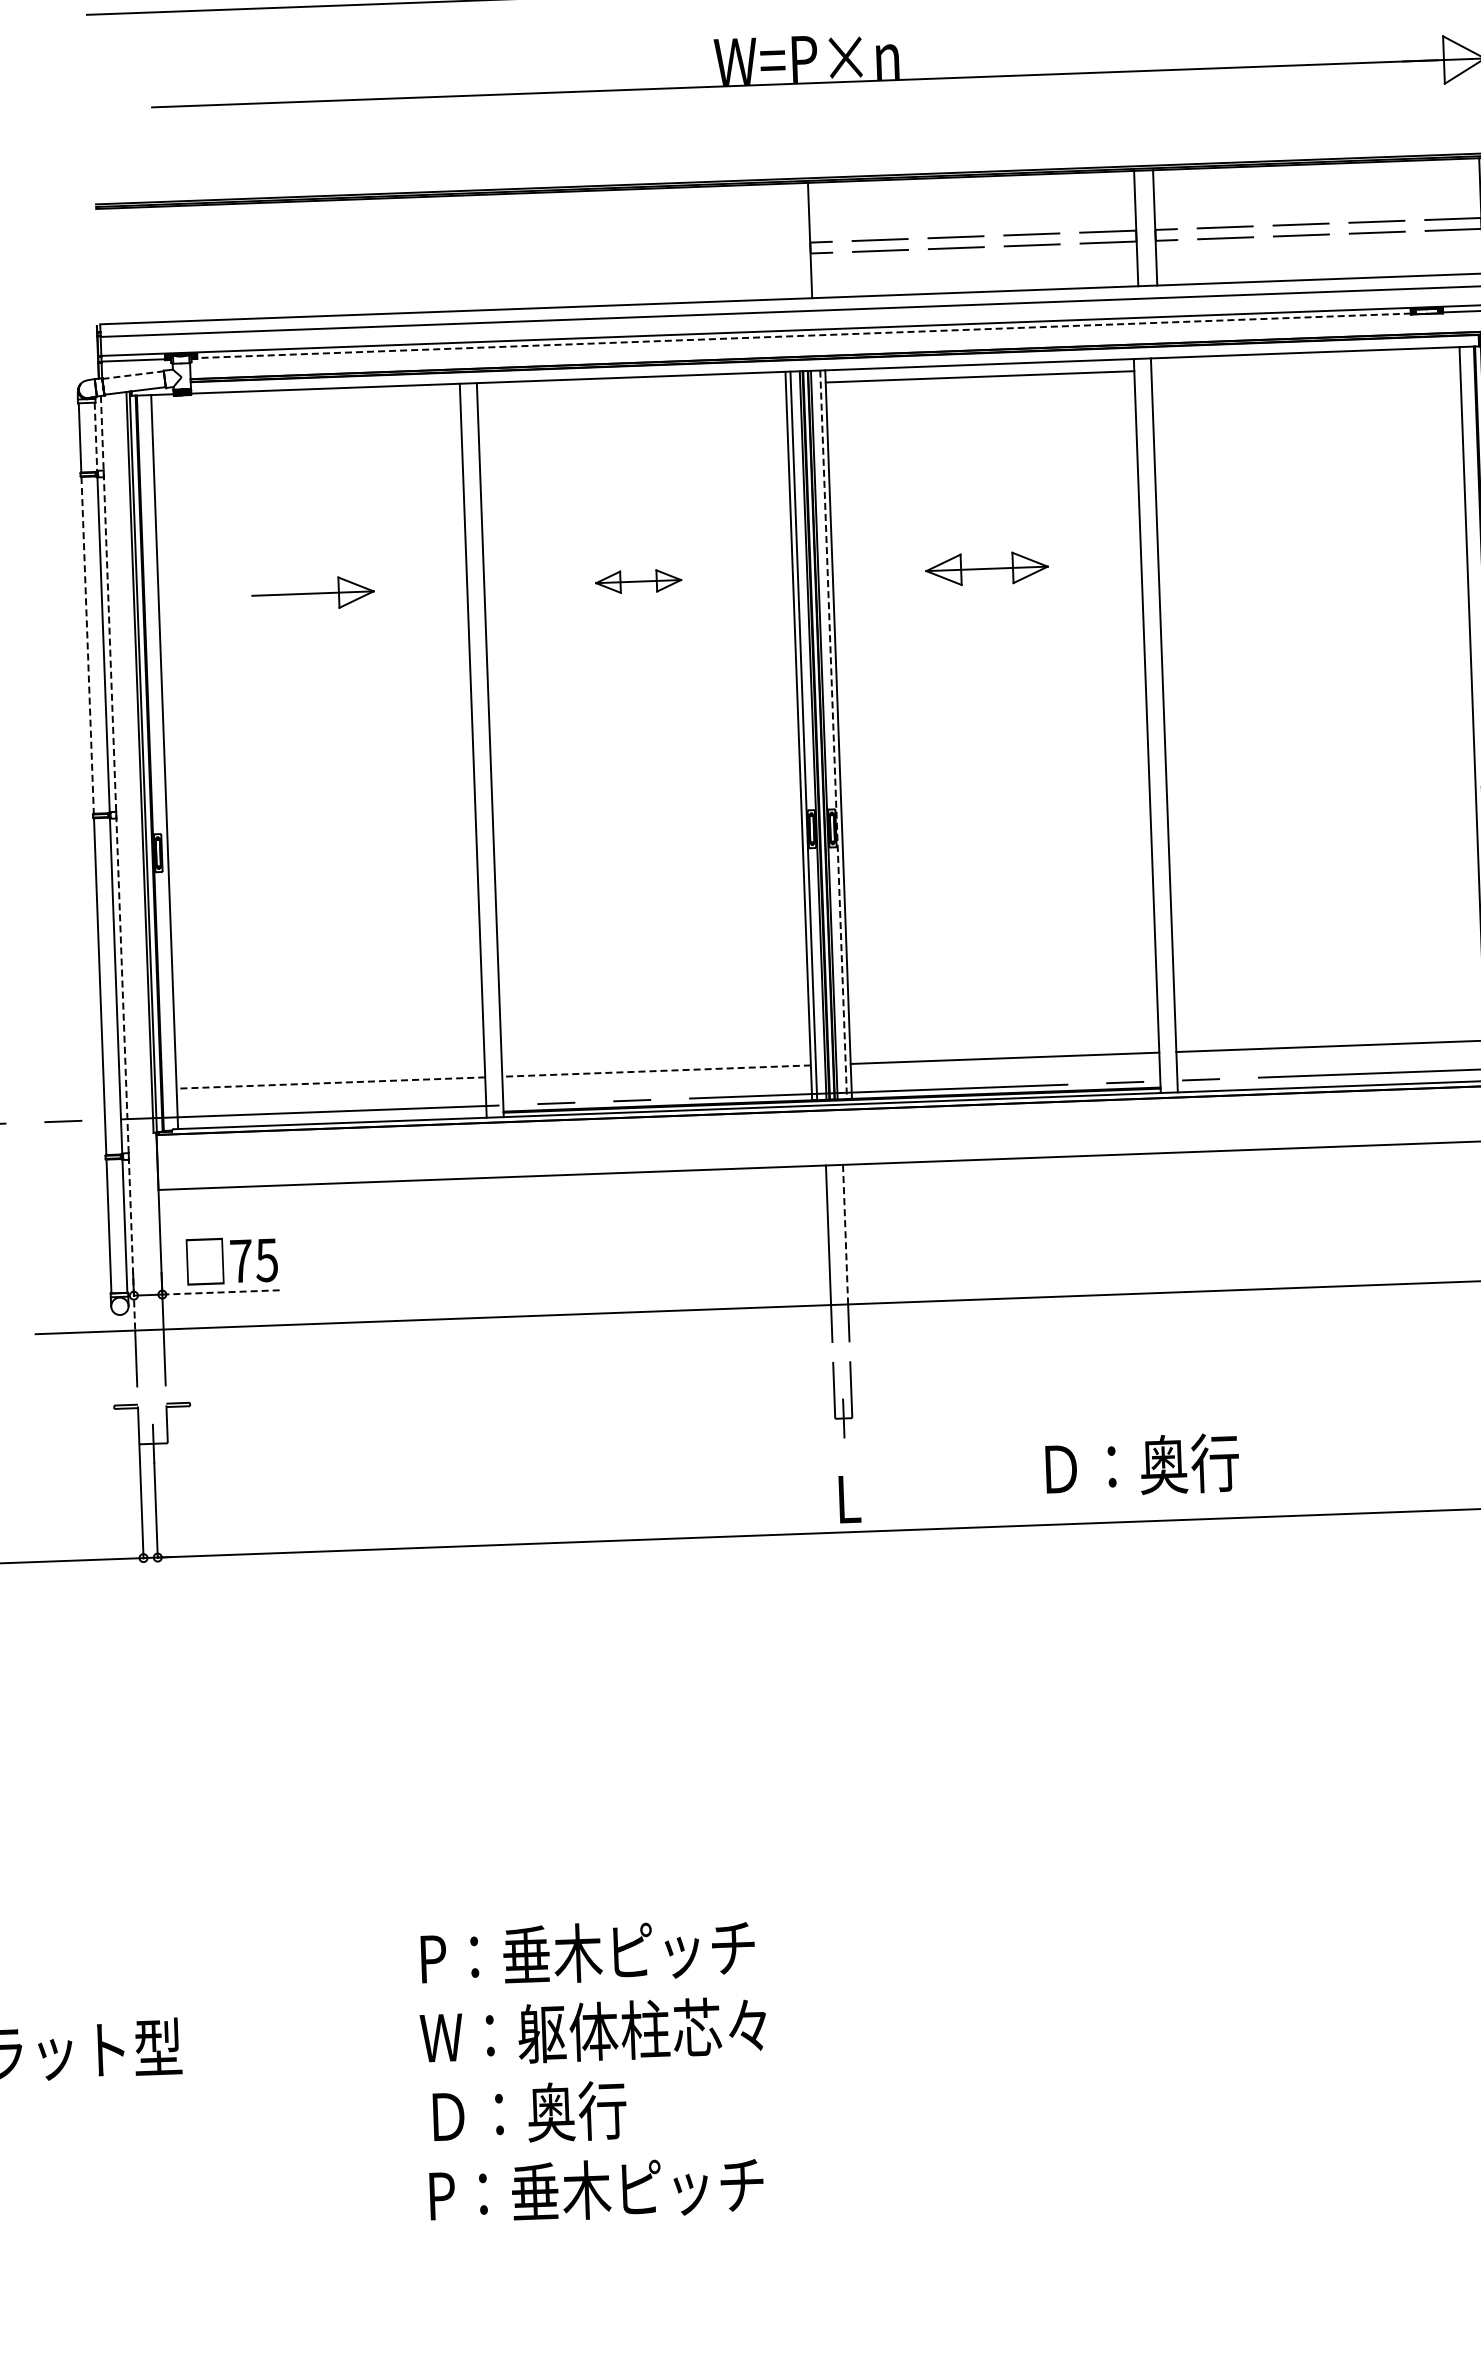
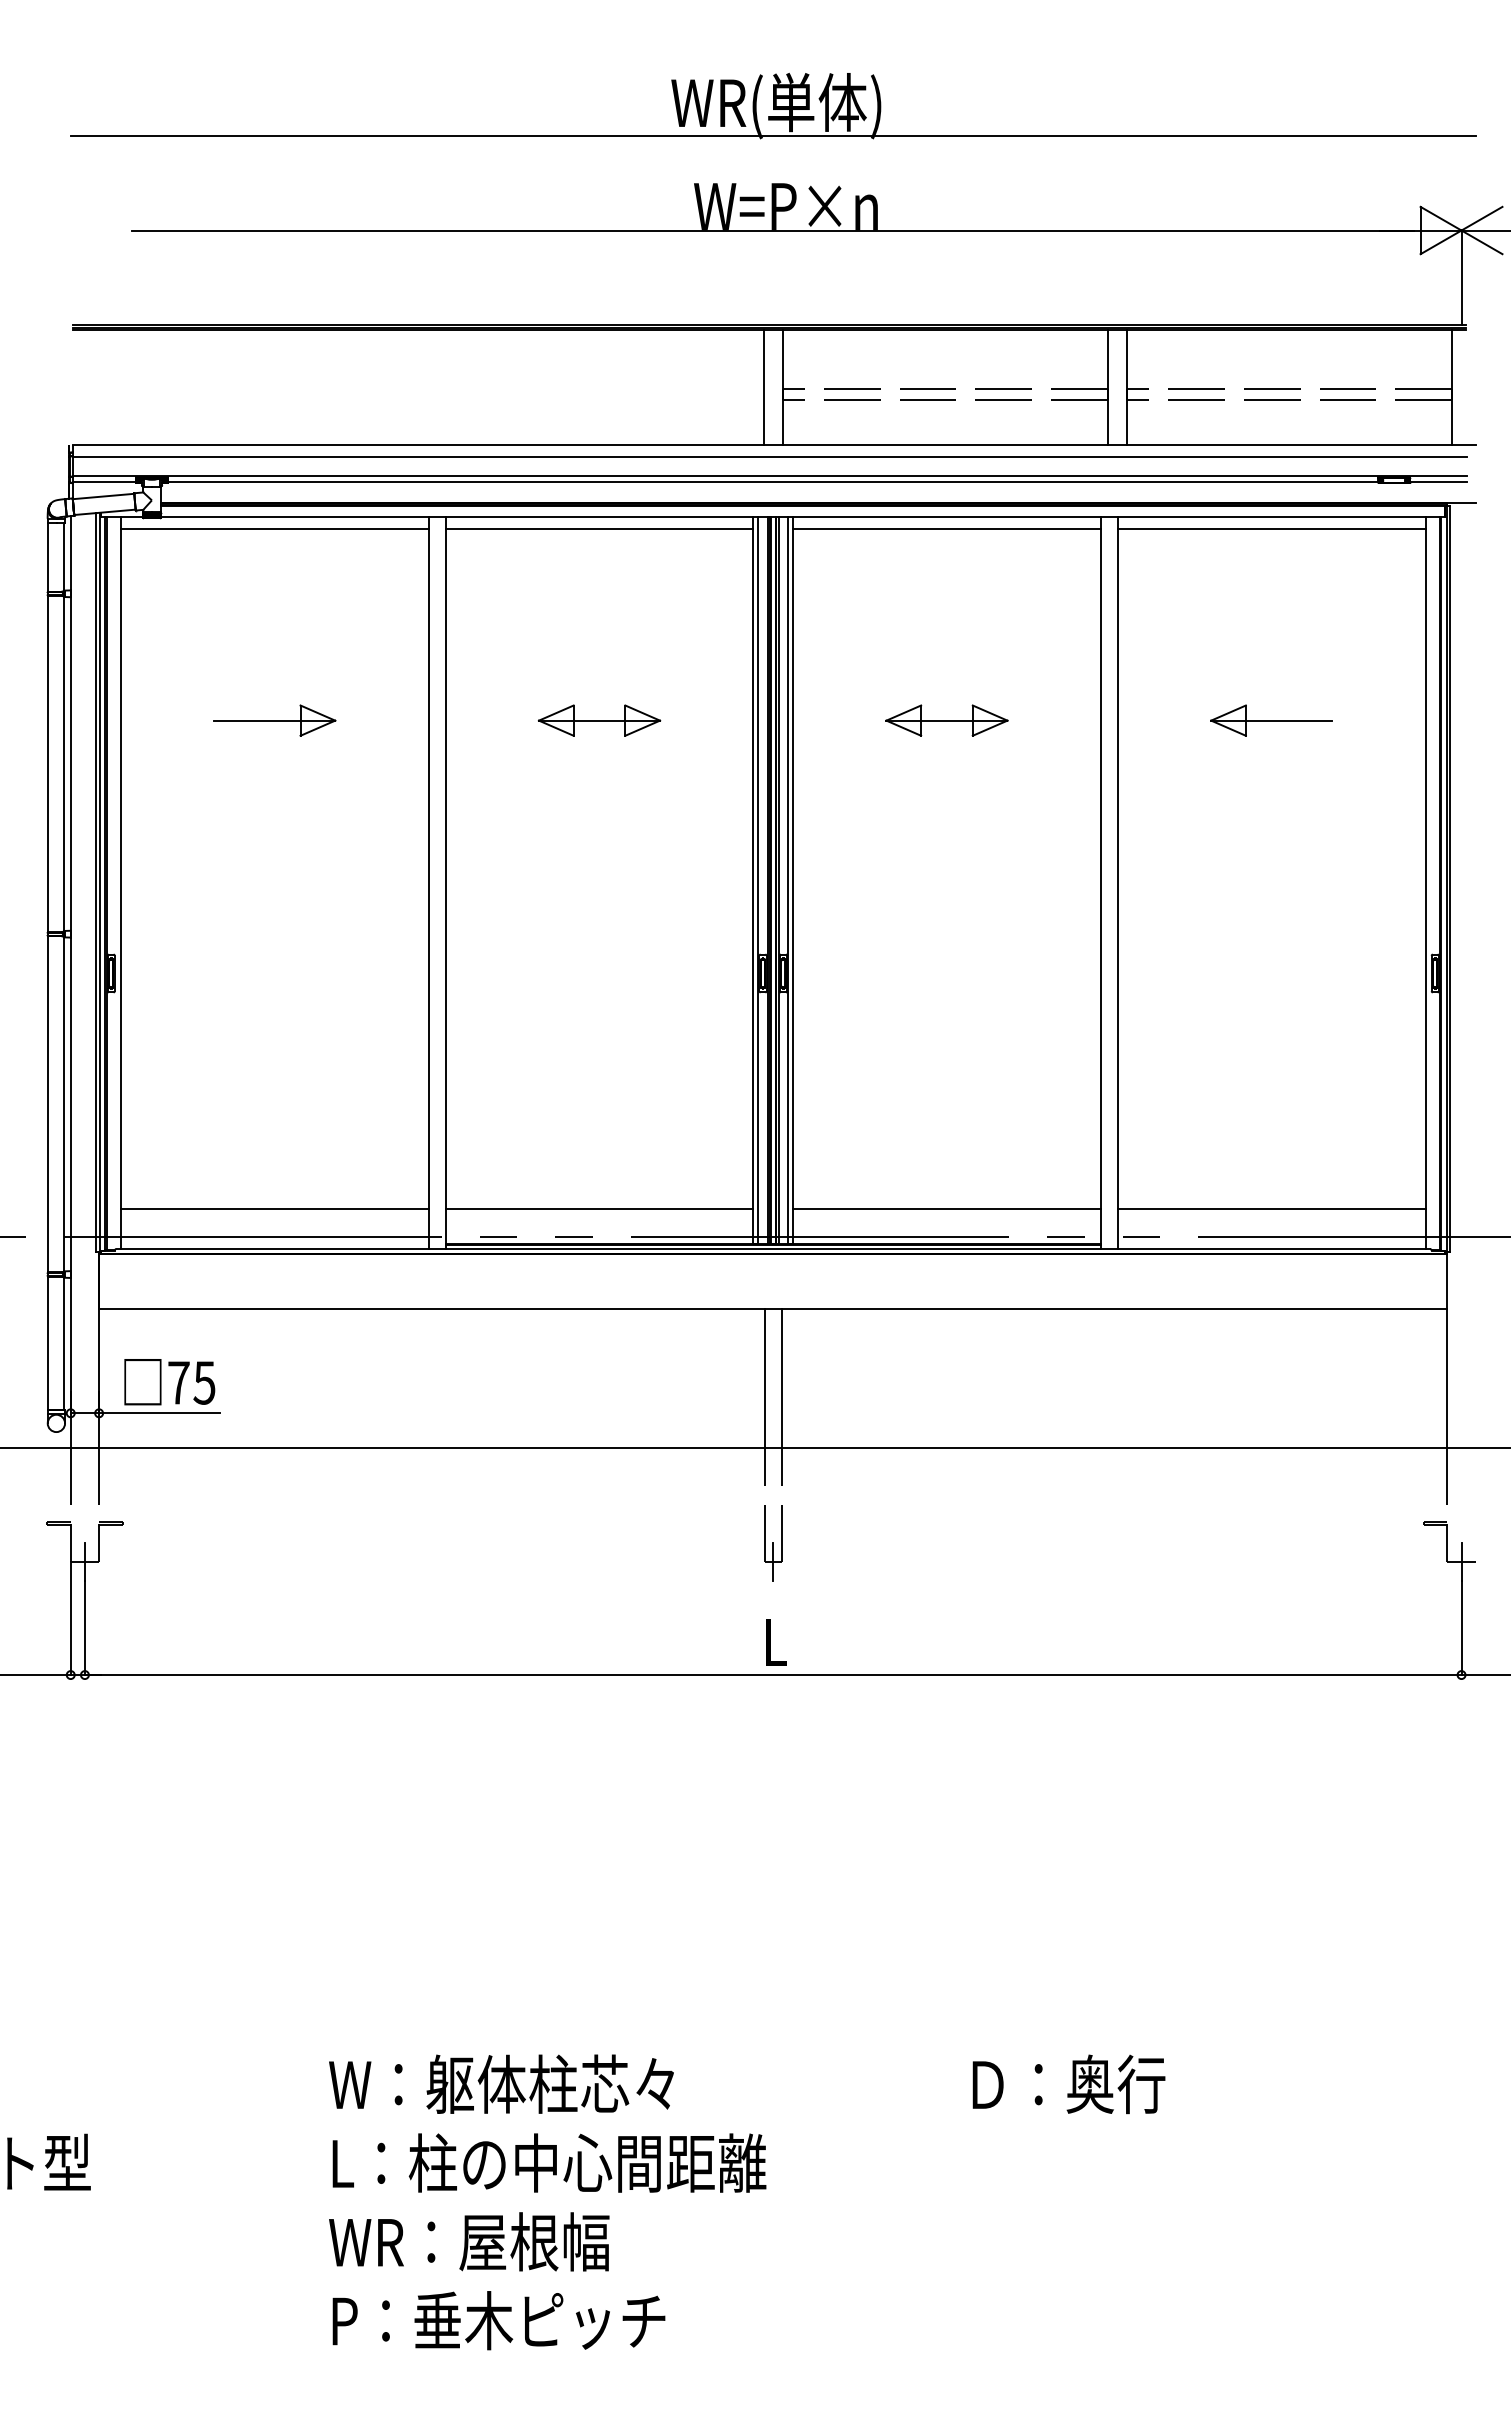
line: (790, 240) -> (763, 386), added
line: (803, 335) -> (772, 481), dashed -> solid
line: (1305, 365) -> (1271, 529), added
line: (133, 375) -> (103, 496), dashed -> solid
line: (631, 389) -> (599, 529), added
line: (305, 401) -> (274, 529), added
line: (96, 437) -> (64, 557), dashed -> solid
part: (1312, 556) -> (1271, 720), added
part: (638, 581) -> (599, 720), size x1.43
line: (87, 644) -> (48, 763), dashed -> solid
line: (834, 734) -> (788, 880), dashed -> solid
line: (117, 863) -> (70, 982), dashed -> solid
line: (656, 1070) -> (599, 1208), dashed -> solid
line: (330, 1082) -> (274, 1208), dashed -> solid
line: (845, 1234) -> (781, 1378), dashed -> solid
line: (222, 1292) -> (159, 1413), dashed -> solid
text: (1141, 1465) -> (1068, 2084), moved
text: (590, 1951) -> (501, 2083), P：垂木ピッチ -> W：躯体柱芯々
text: (639, 2029) -> (547, 2162), W：躯体柱芯々 -> L：柱の中心間距離
text: (564, 2111) -> (469, 2241), Ｄ：奥行 -> WR：屋根幅

